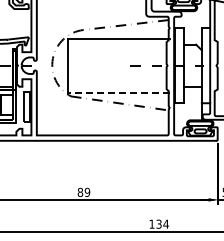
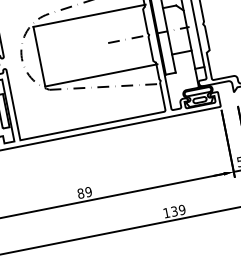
line: (118, 92) -> (101, 75), dashed -> solid
text: (165, 223) -> (181, 209), 134 -> 139

